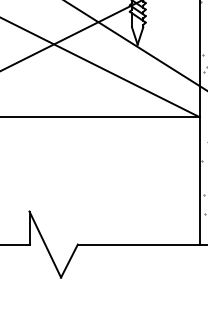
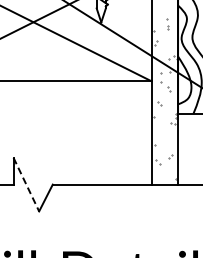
line: (45, 244) -> (26, 184), solid -> dashed

